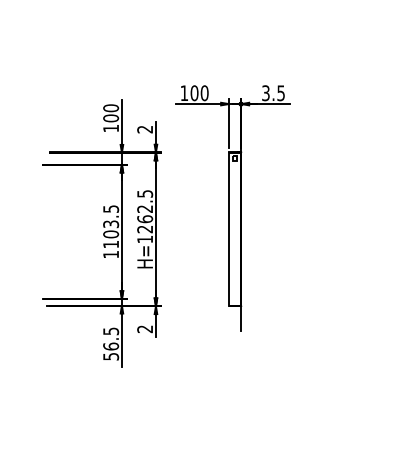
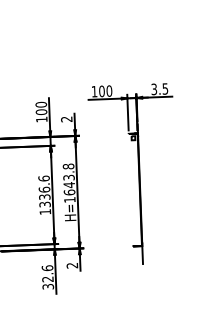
text: (145, 211) -> (69, 179), H=1262.5 -> H=1643.8
text: (111, 226) -> (44, 191), 1103.5 -> 1336.6
line: (228, 229) -> (130, 190), removed
text: (111, 343) -> (48, 277), 56.5 -> 32.6

